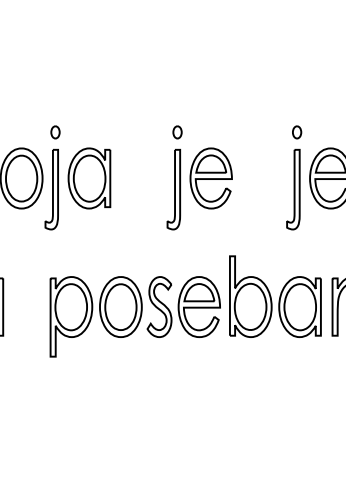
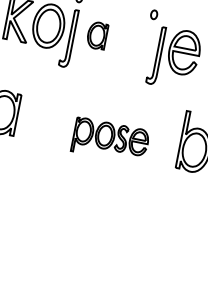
part: (177, 132) -> (154, 14), moved
part: (89, 178) -> (97, 35), size x0.6
part: (134, 316) -> (110, 140), size x0.6

